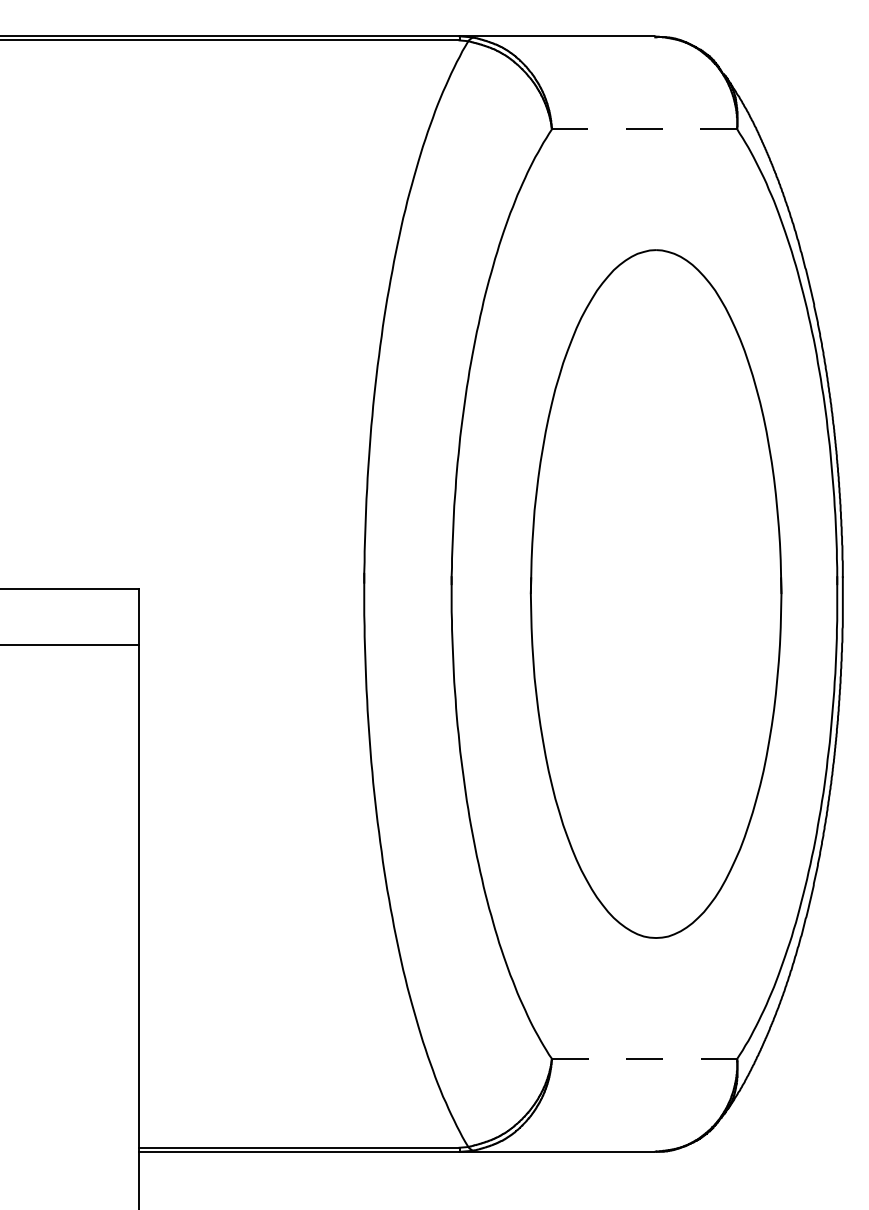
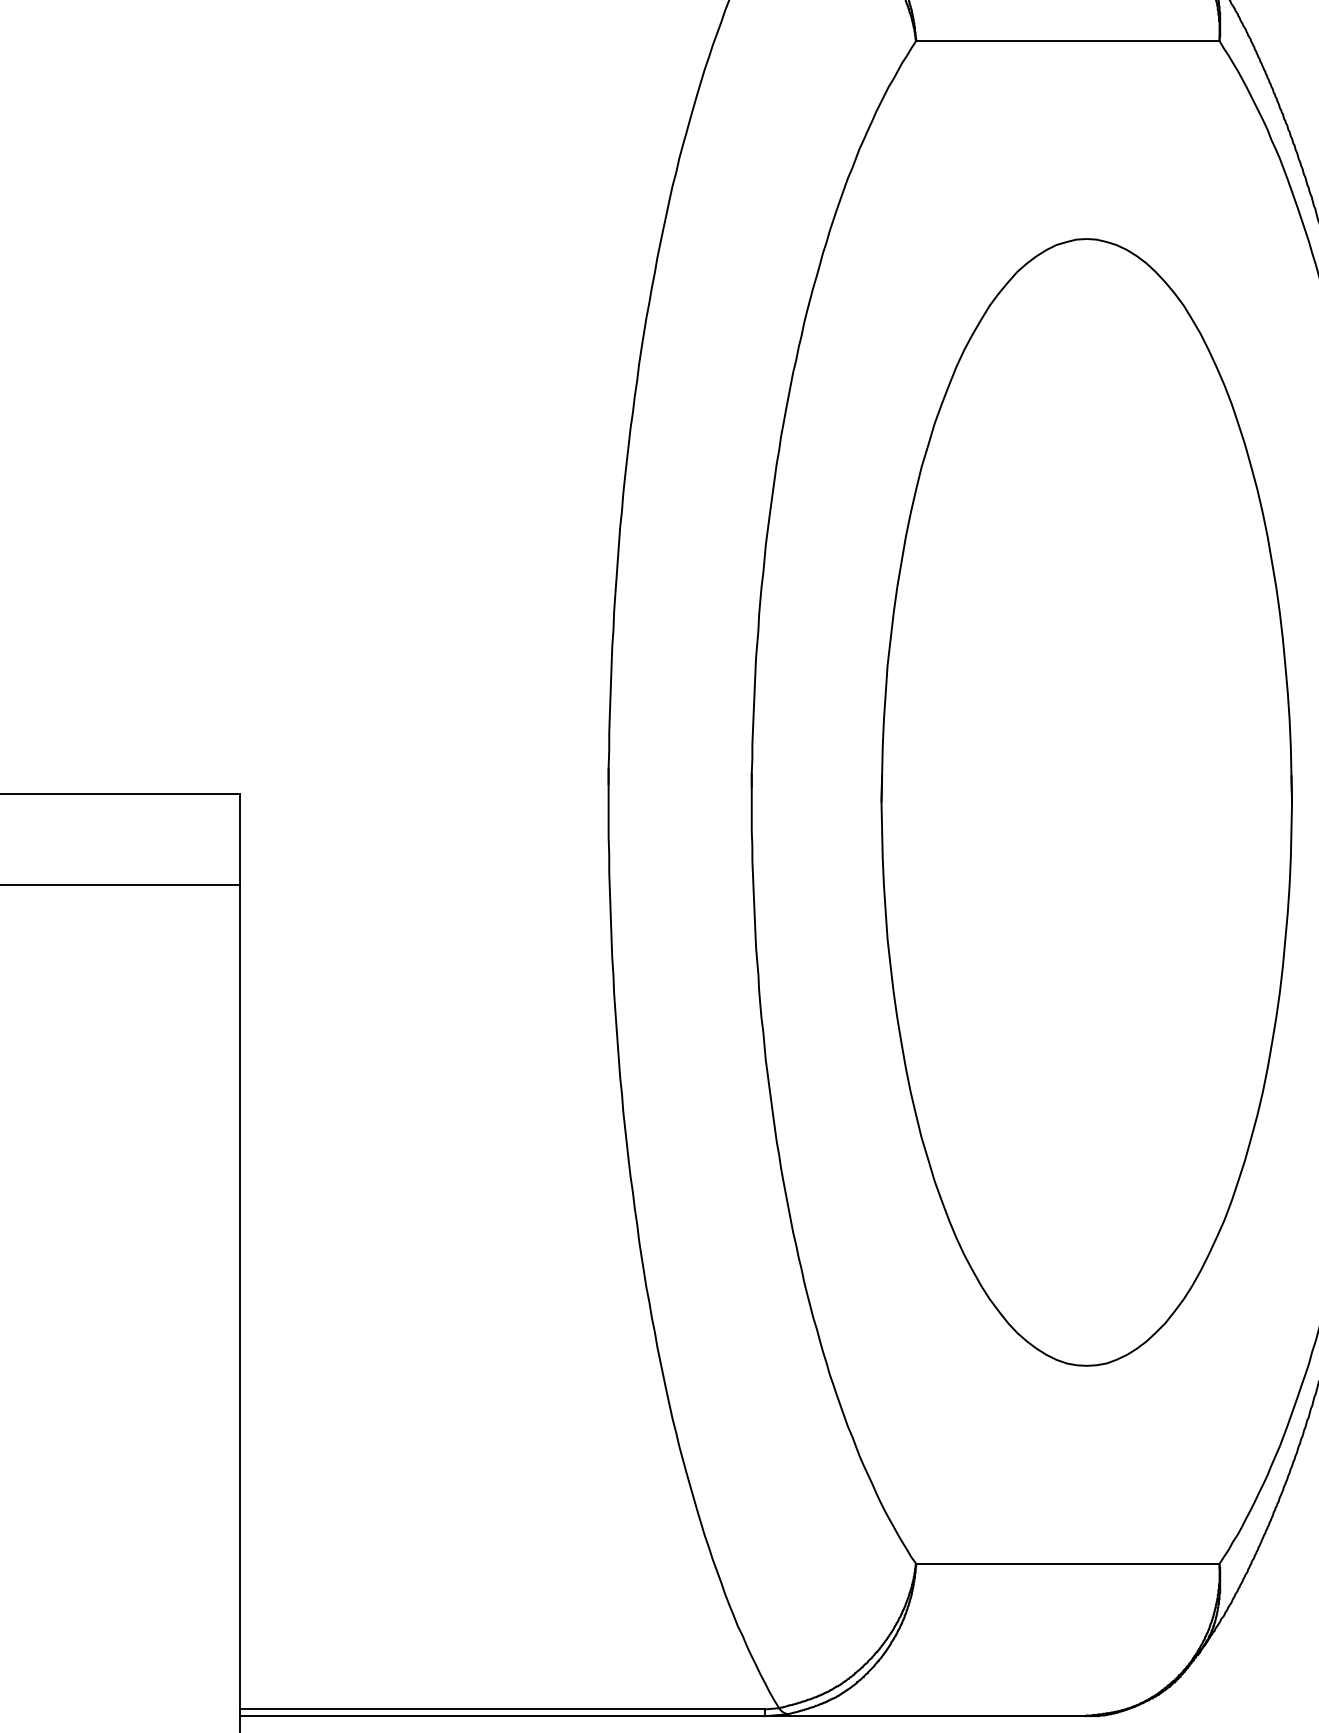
line: (644, 129) -> (1067, 41), dashed -> solid
line: (644, 1058) -> (1067, 1563), dashed -> solid

